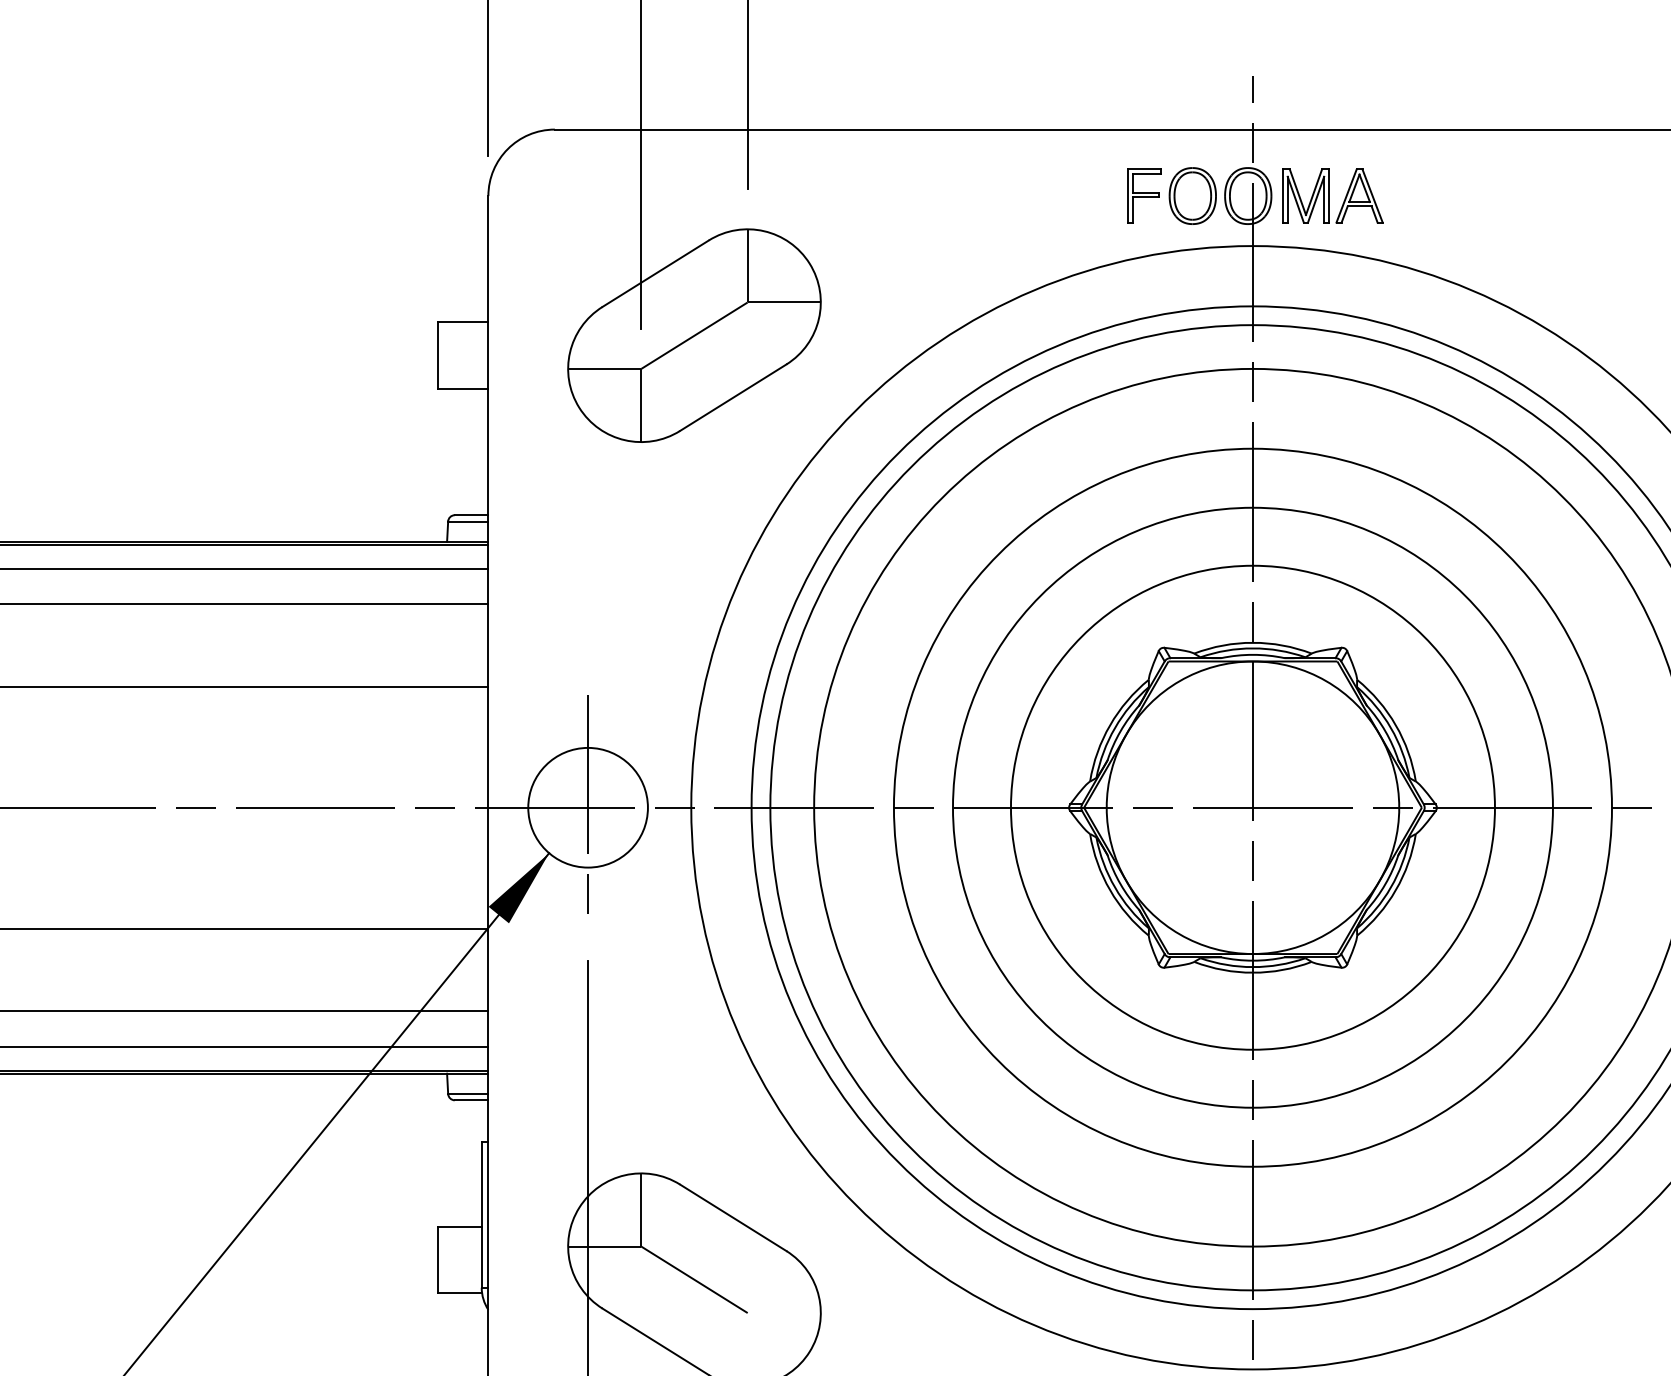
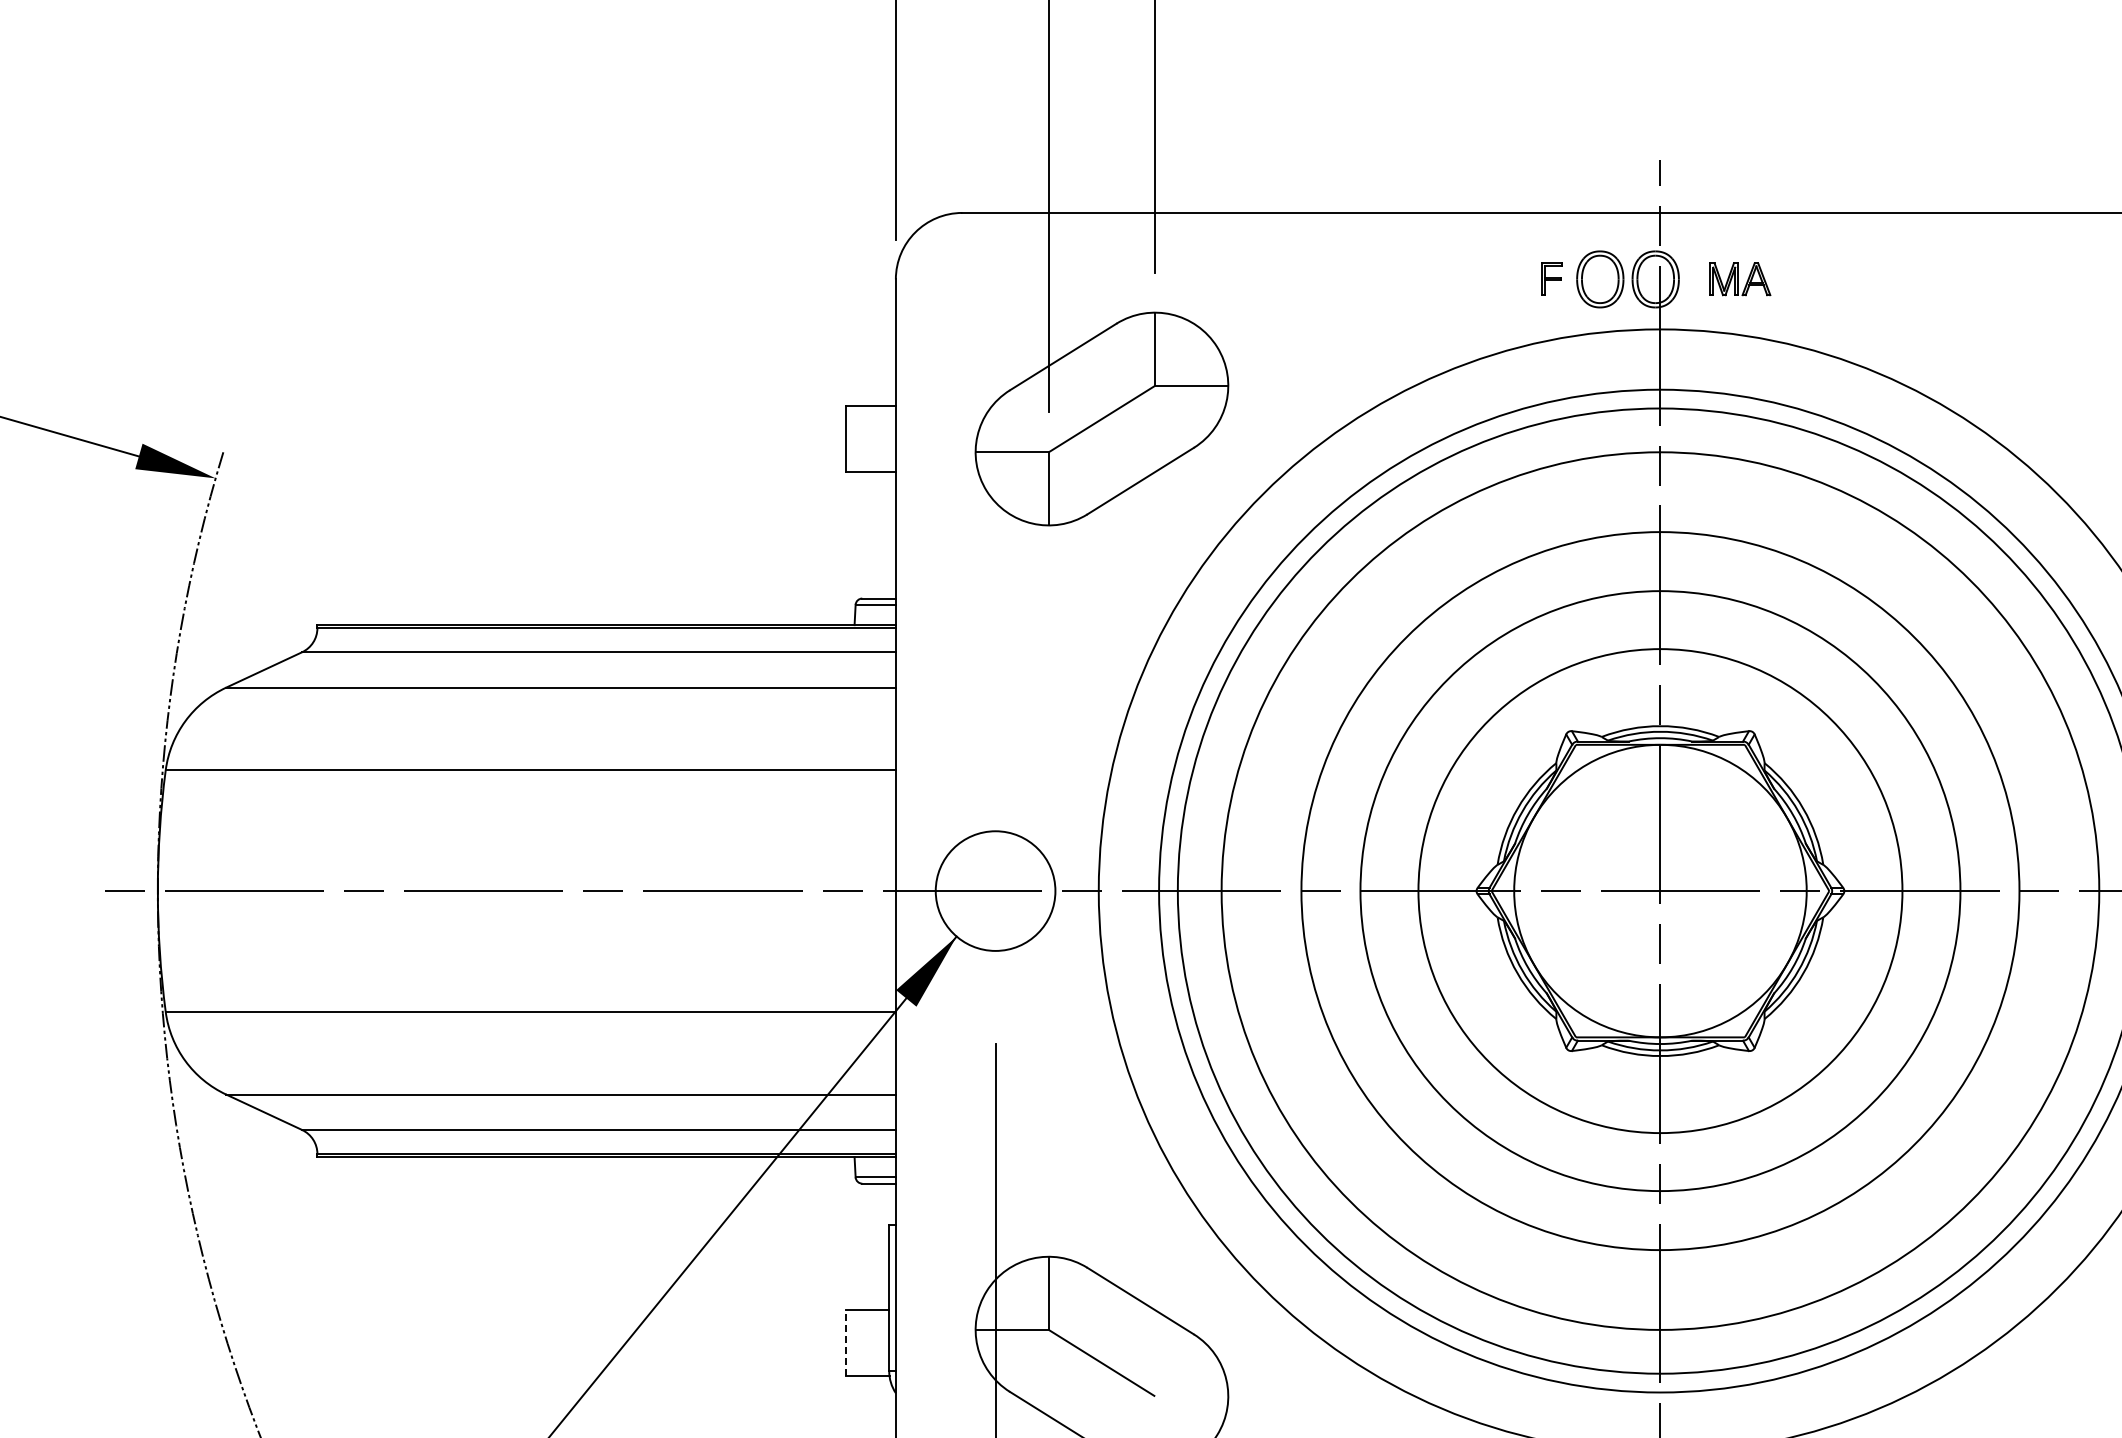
part: (1333, 195) -> (1740, 278), size x0.6
part: (1144, 196) -> (1551, 279), size x0.6
line: (588, 808) -> (995, 891), removed
line: (438, 1259) -> (845, 1342), solid -> dashed

